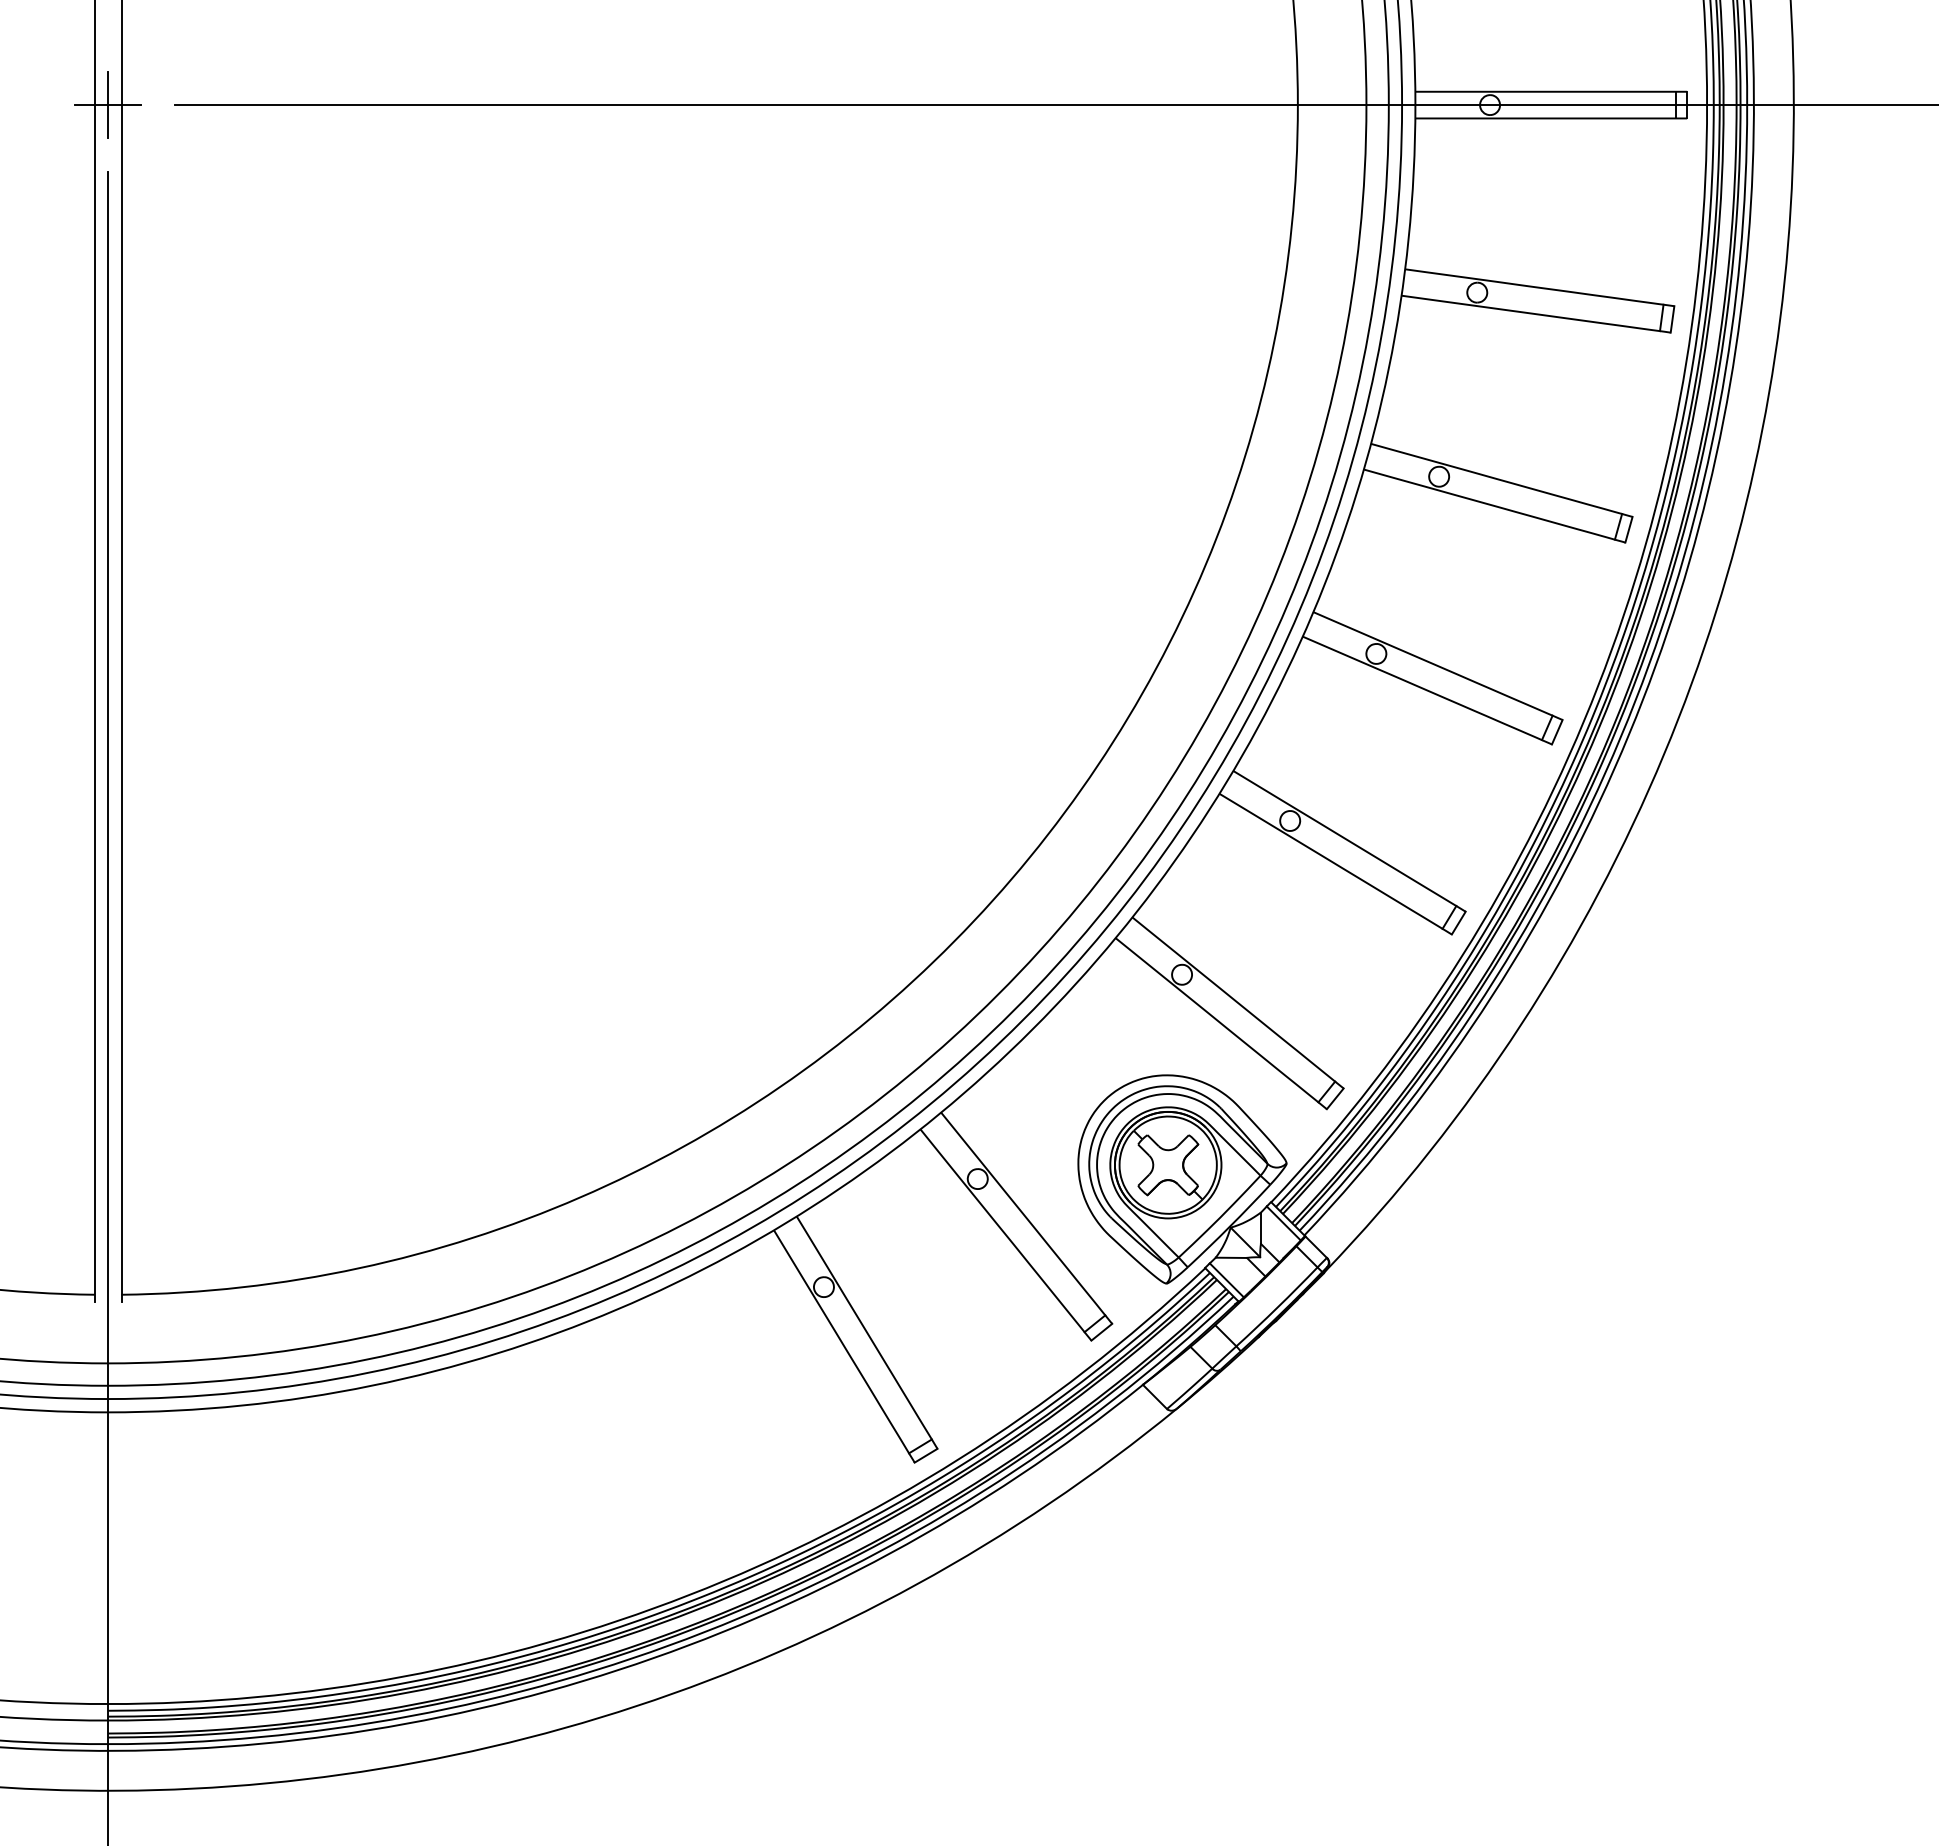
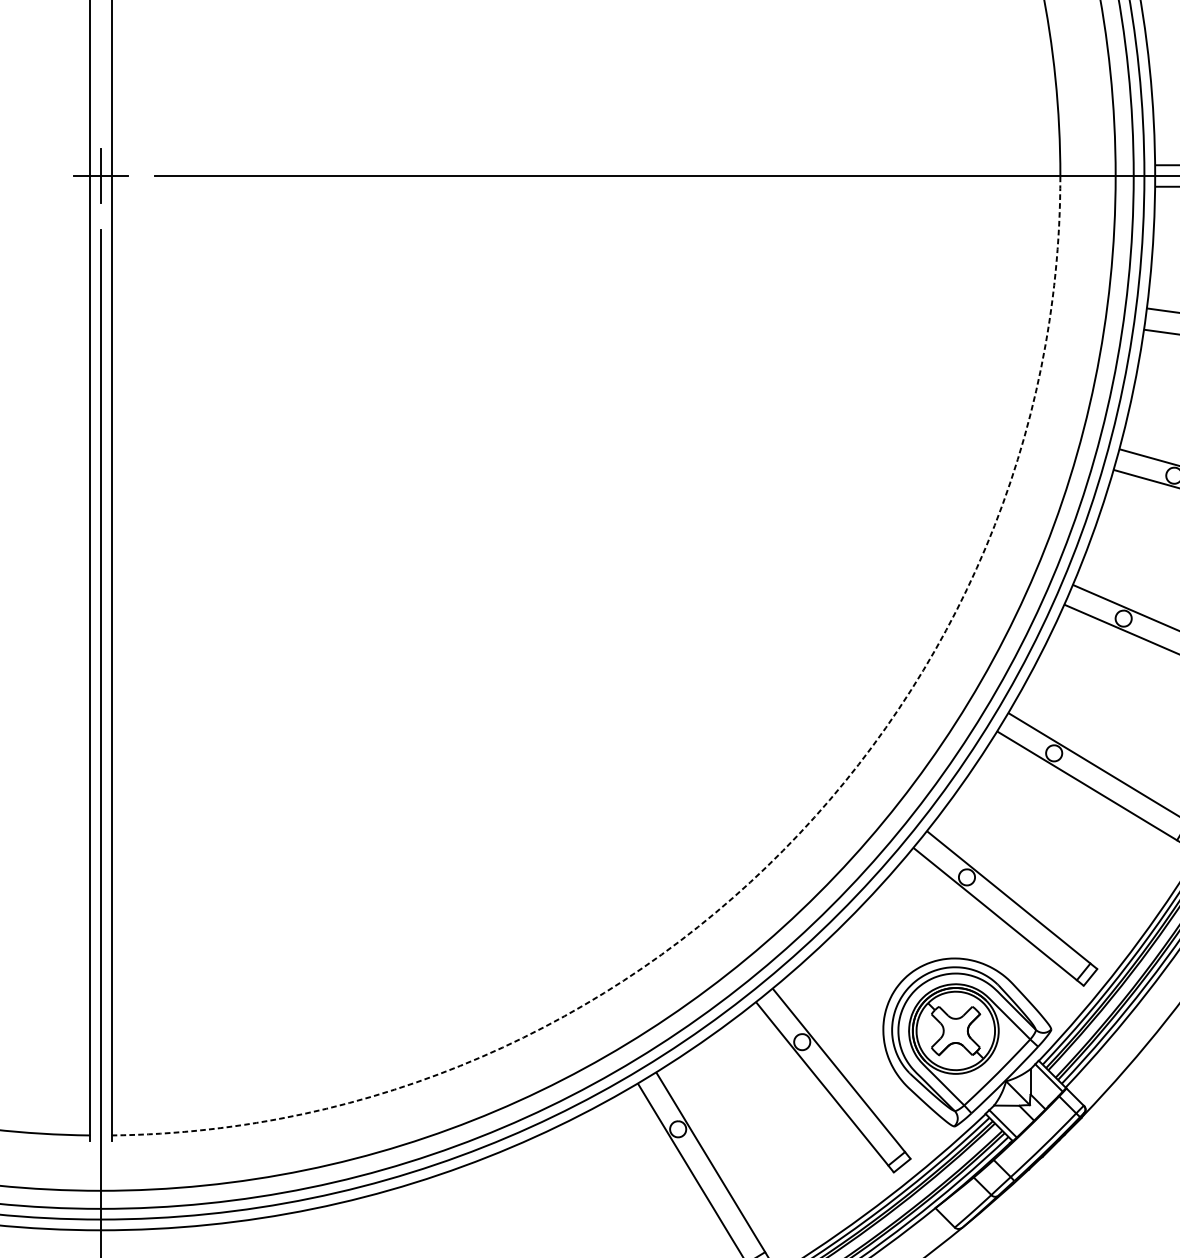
arc: (954, 941) -> (783, 850), solid -> dashed

